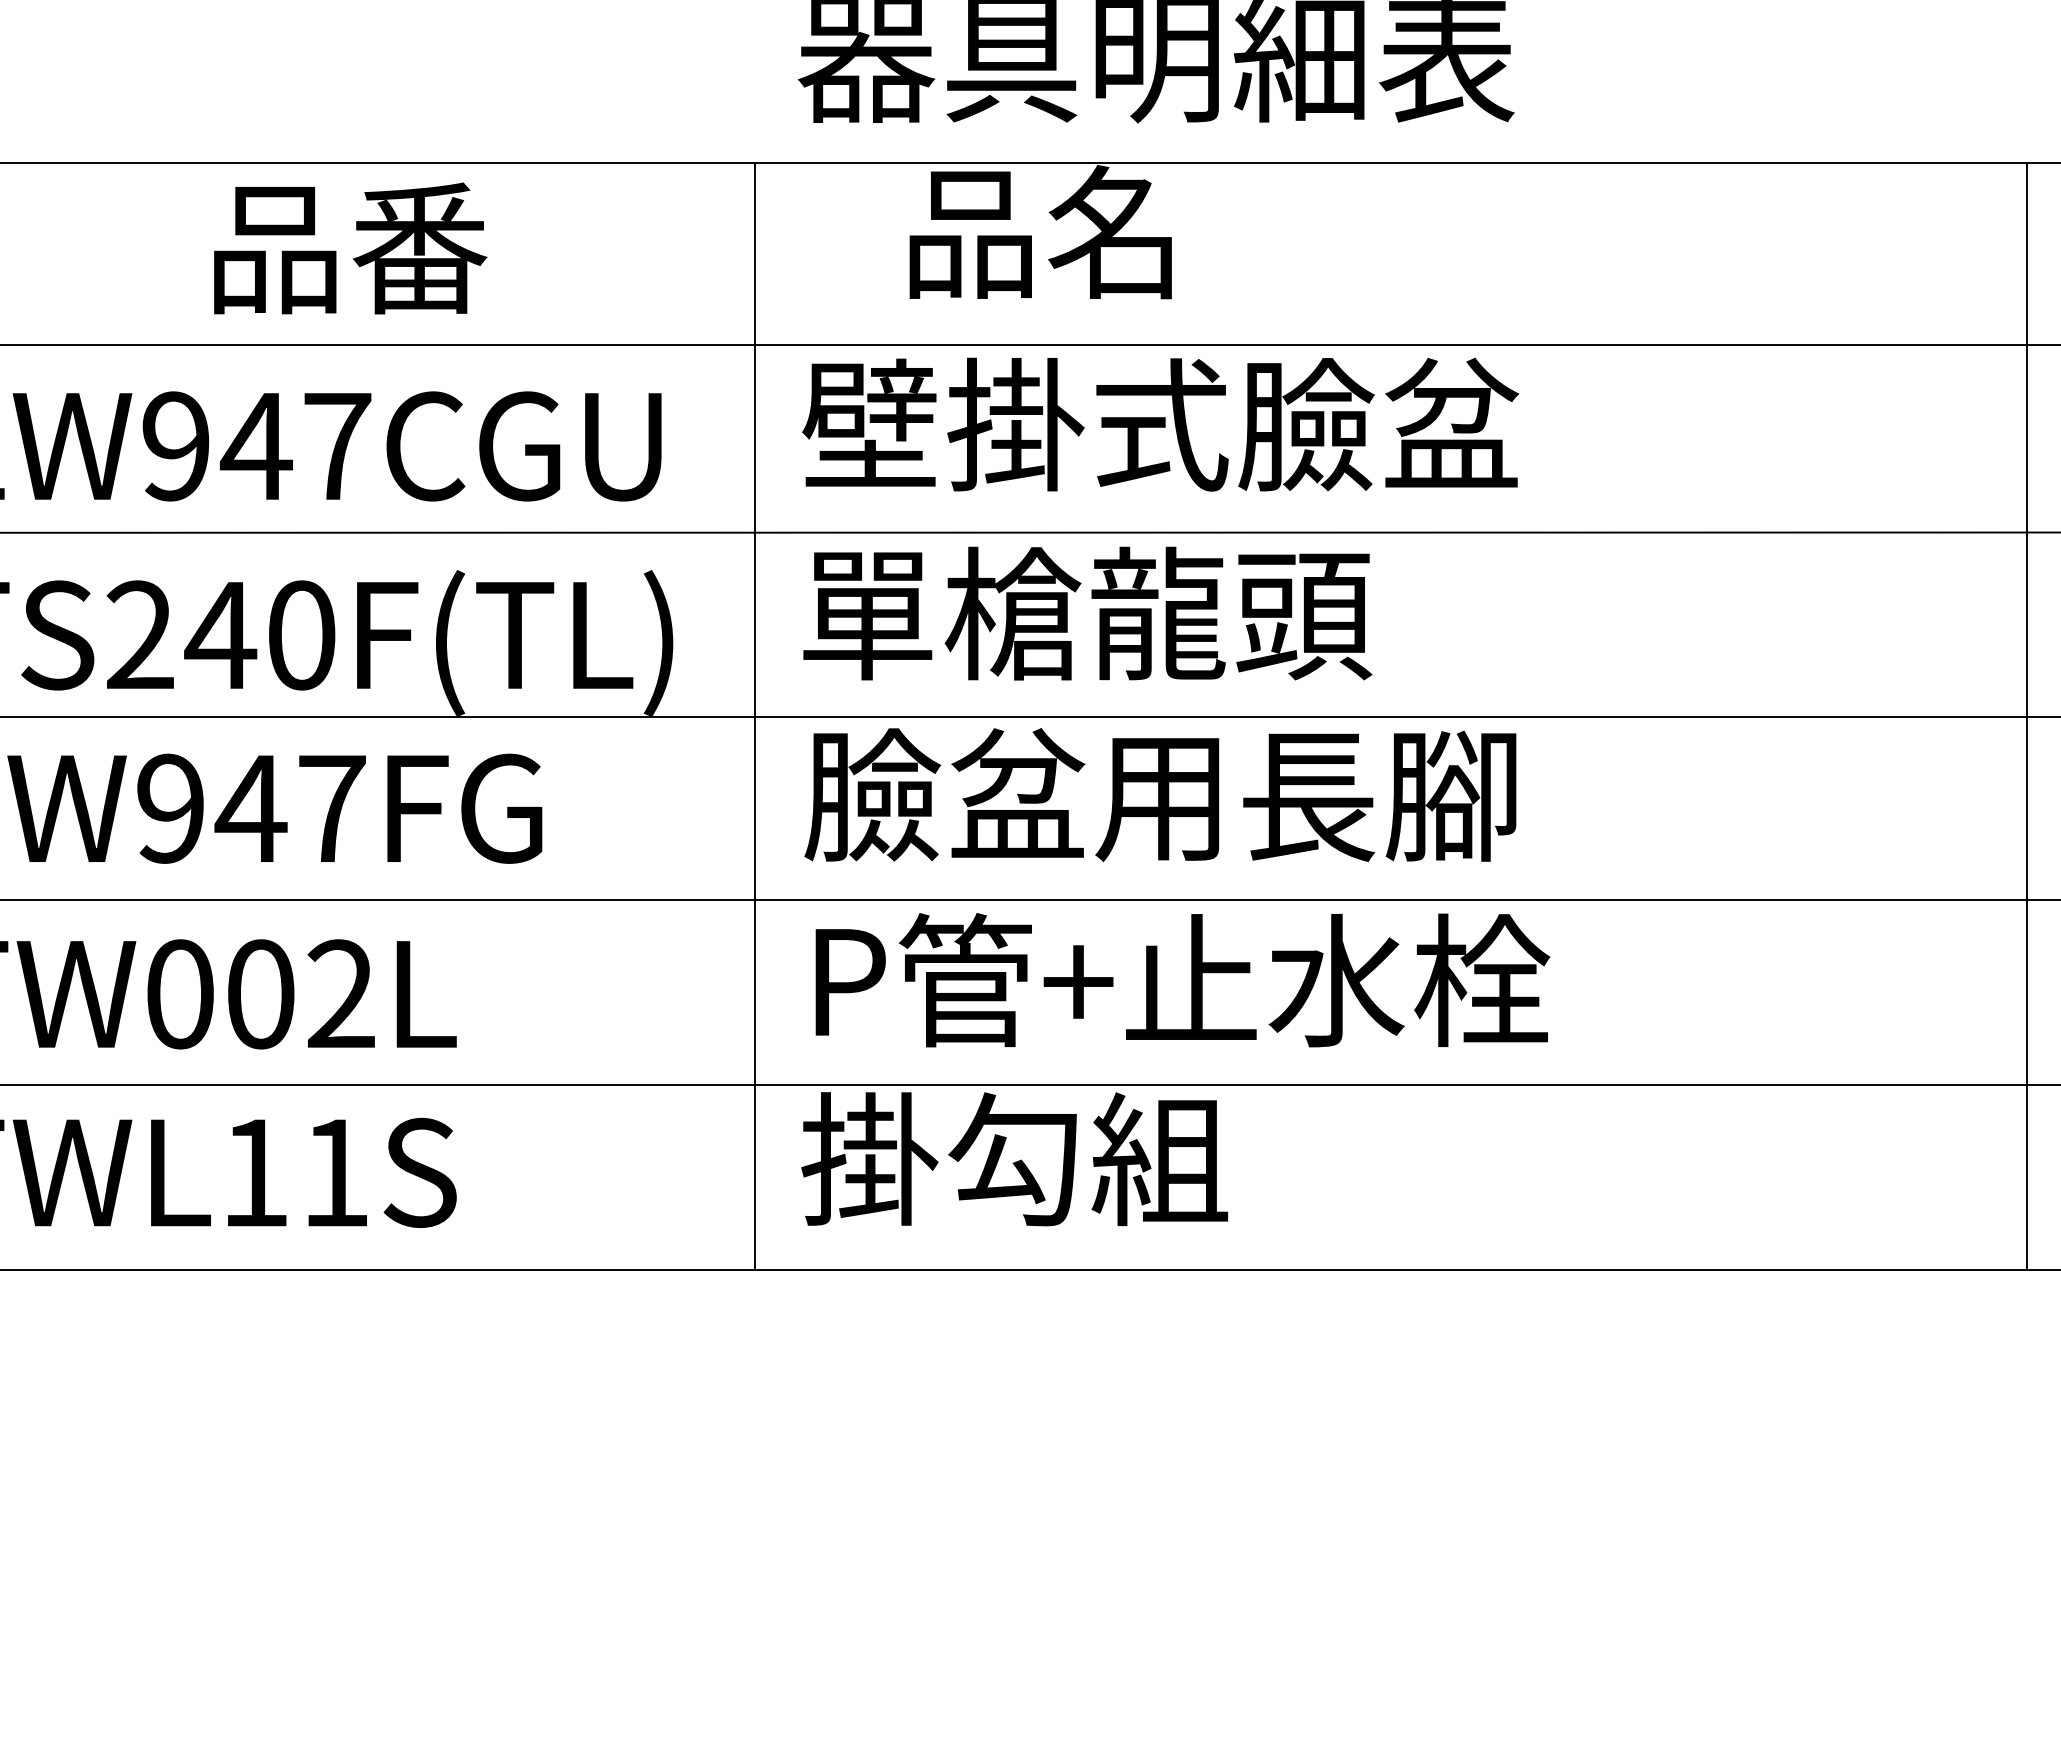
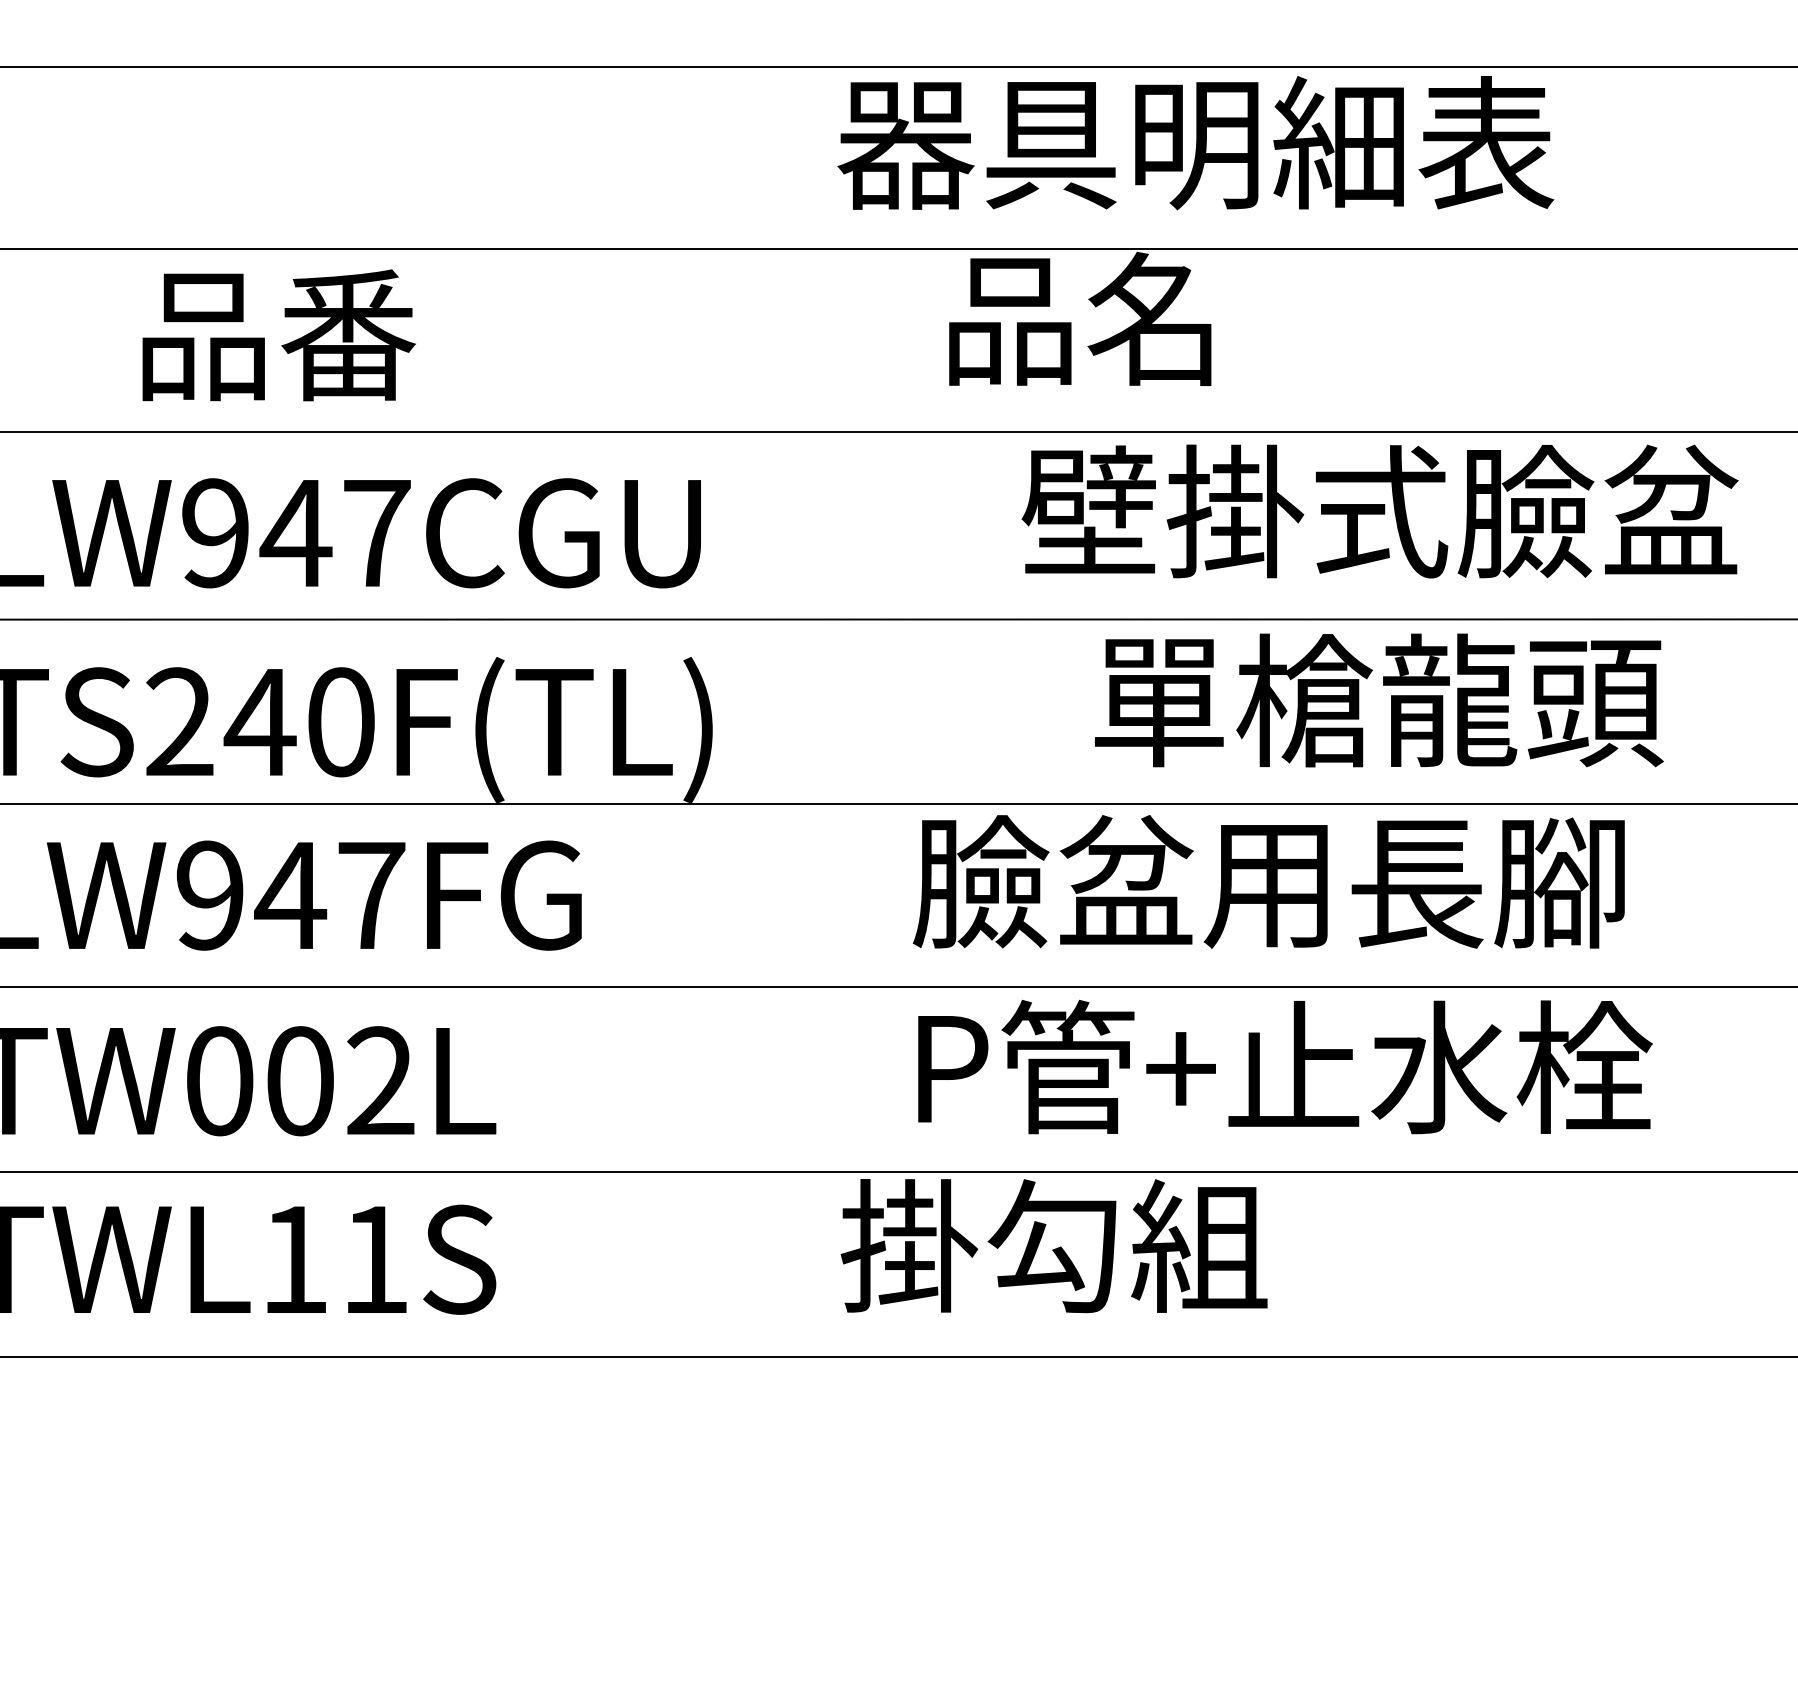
text: (350, 248) -> (279, 335), moved
text: (1160, 424) -> (1380, 511), moved
text: (1087, 613) -> (1379, 700), moved
line: (755, 715) -> (795, 802), removed
text: (1160, 795) -> (1269, 882), moved
text: (1182, 980) -> (1285, 1067), moved

